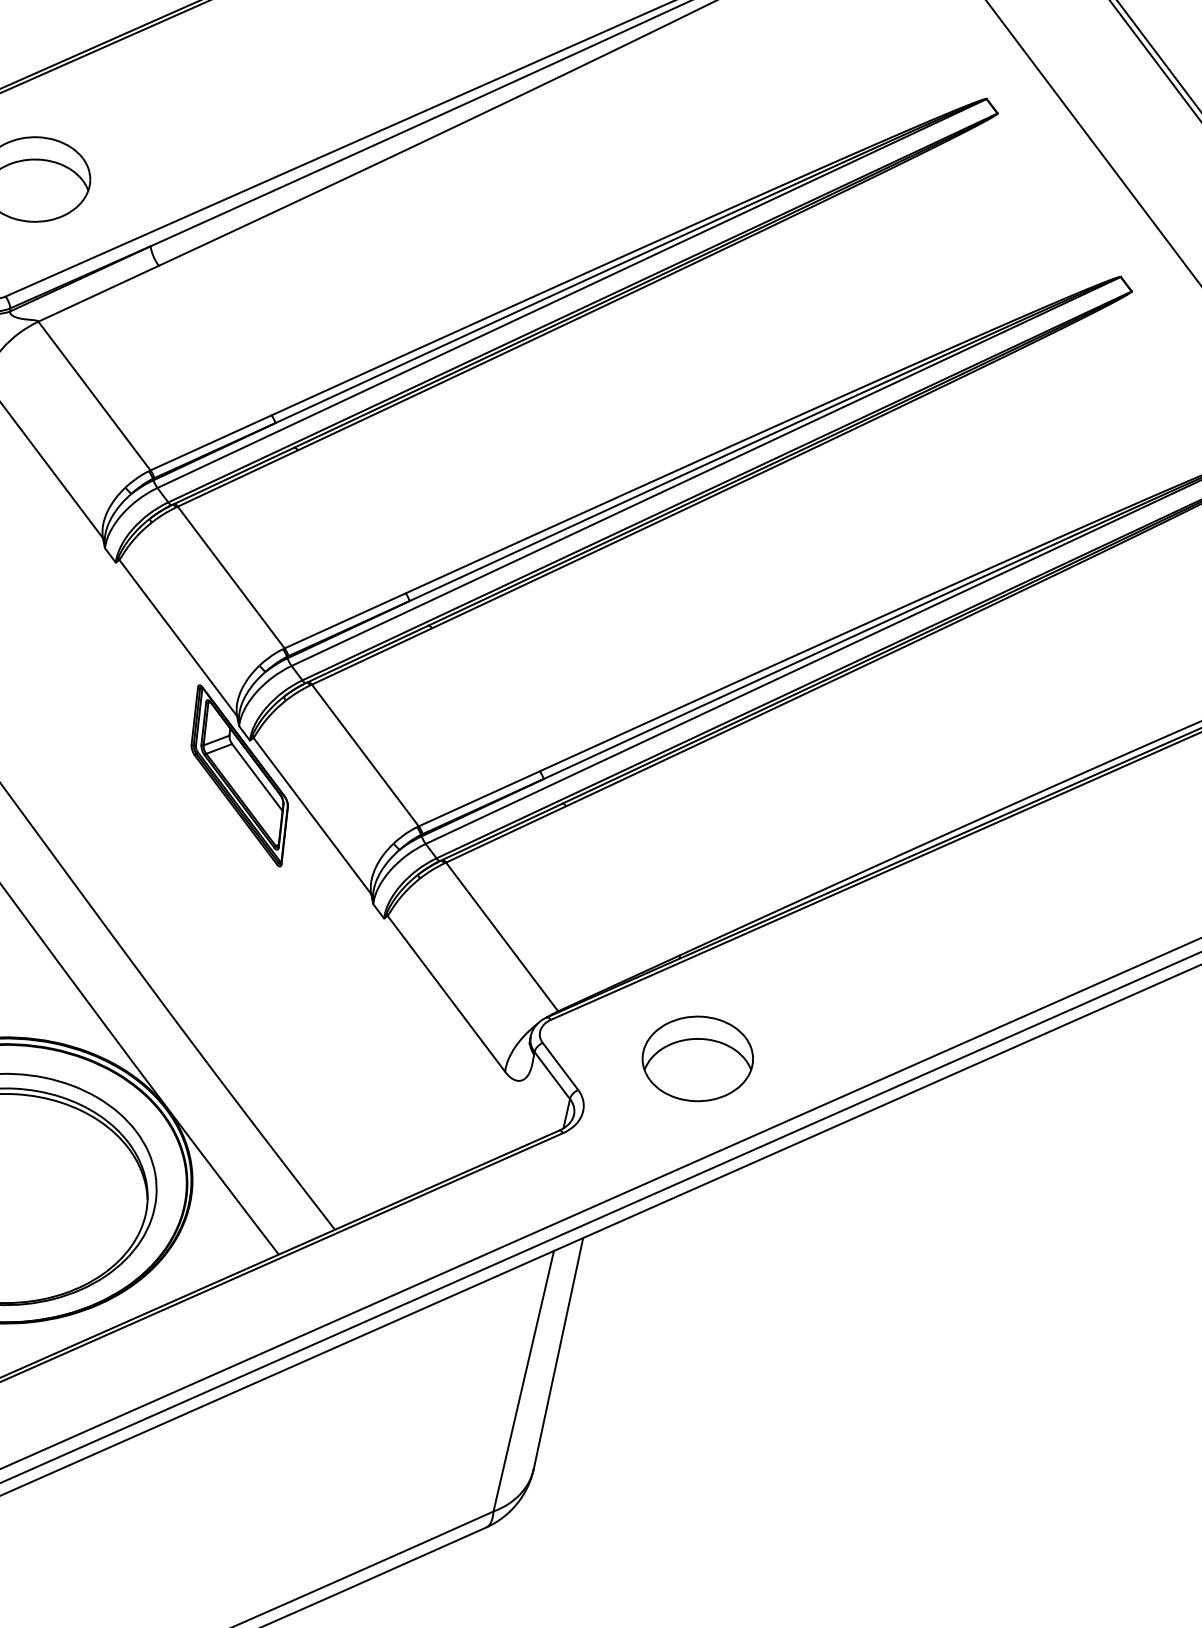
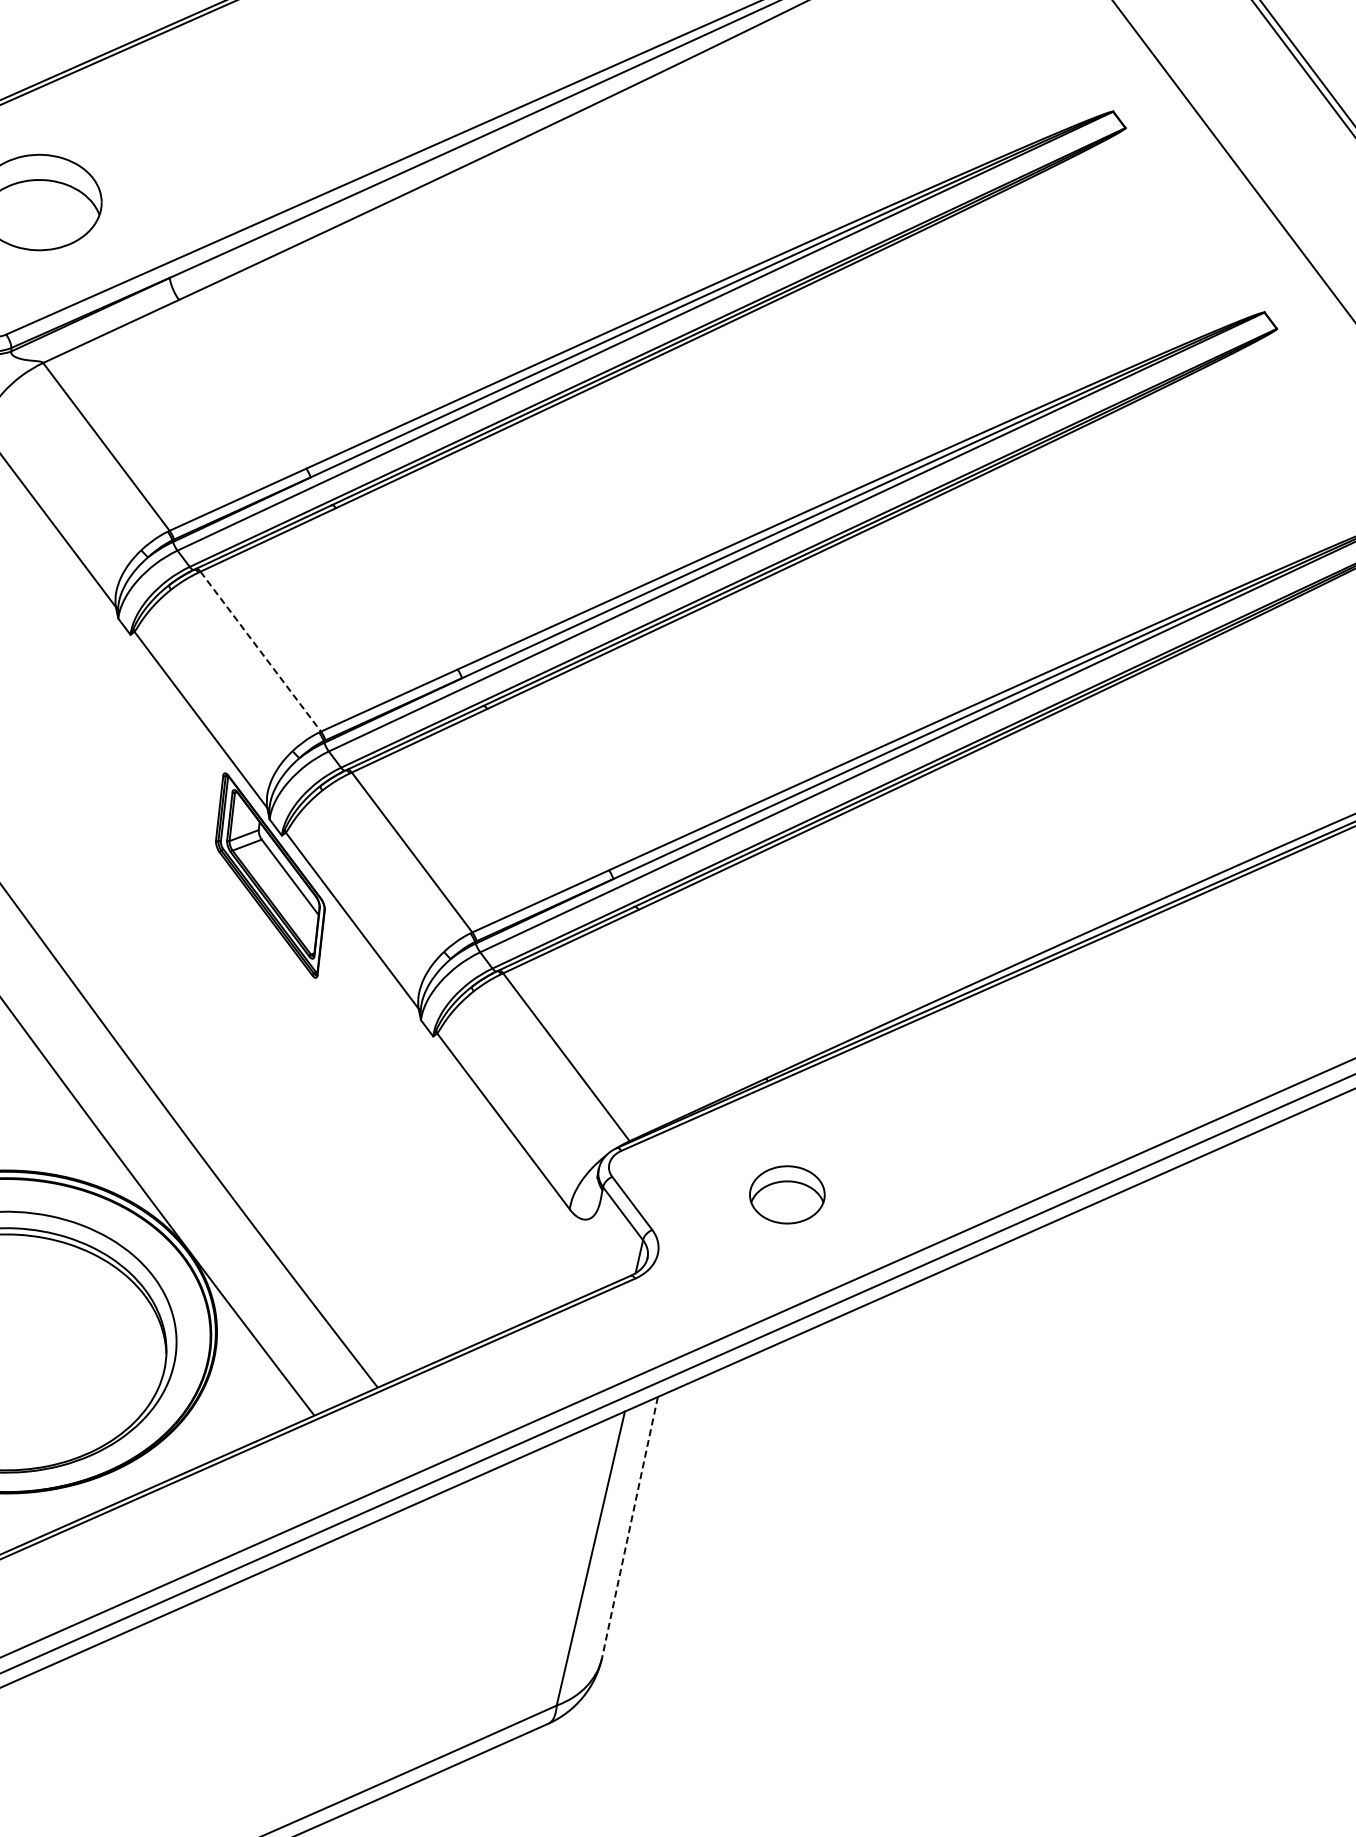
line: (231, 578) -> (261, 652), solid -> dashed
part: (698, 1058) -> (787, 1194), size x0.6
line: (558, 1353) -> (629, 1527), solid -> dashed

